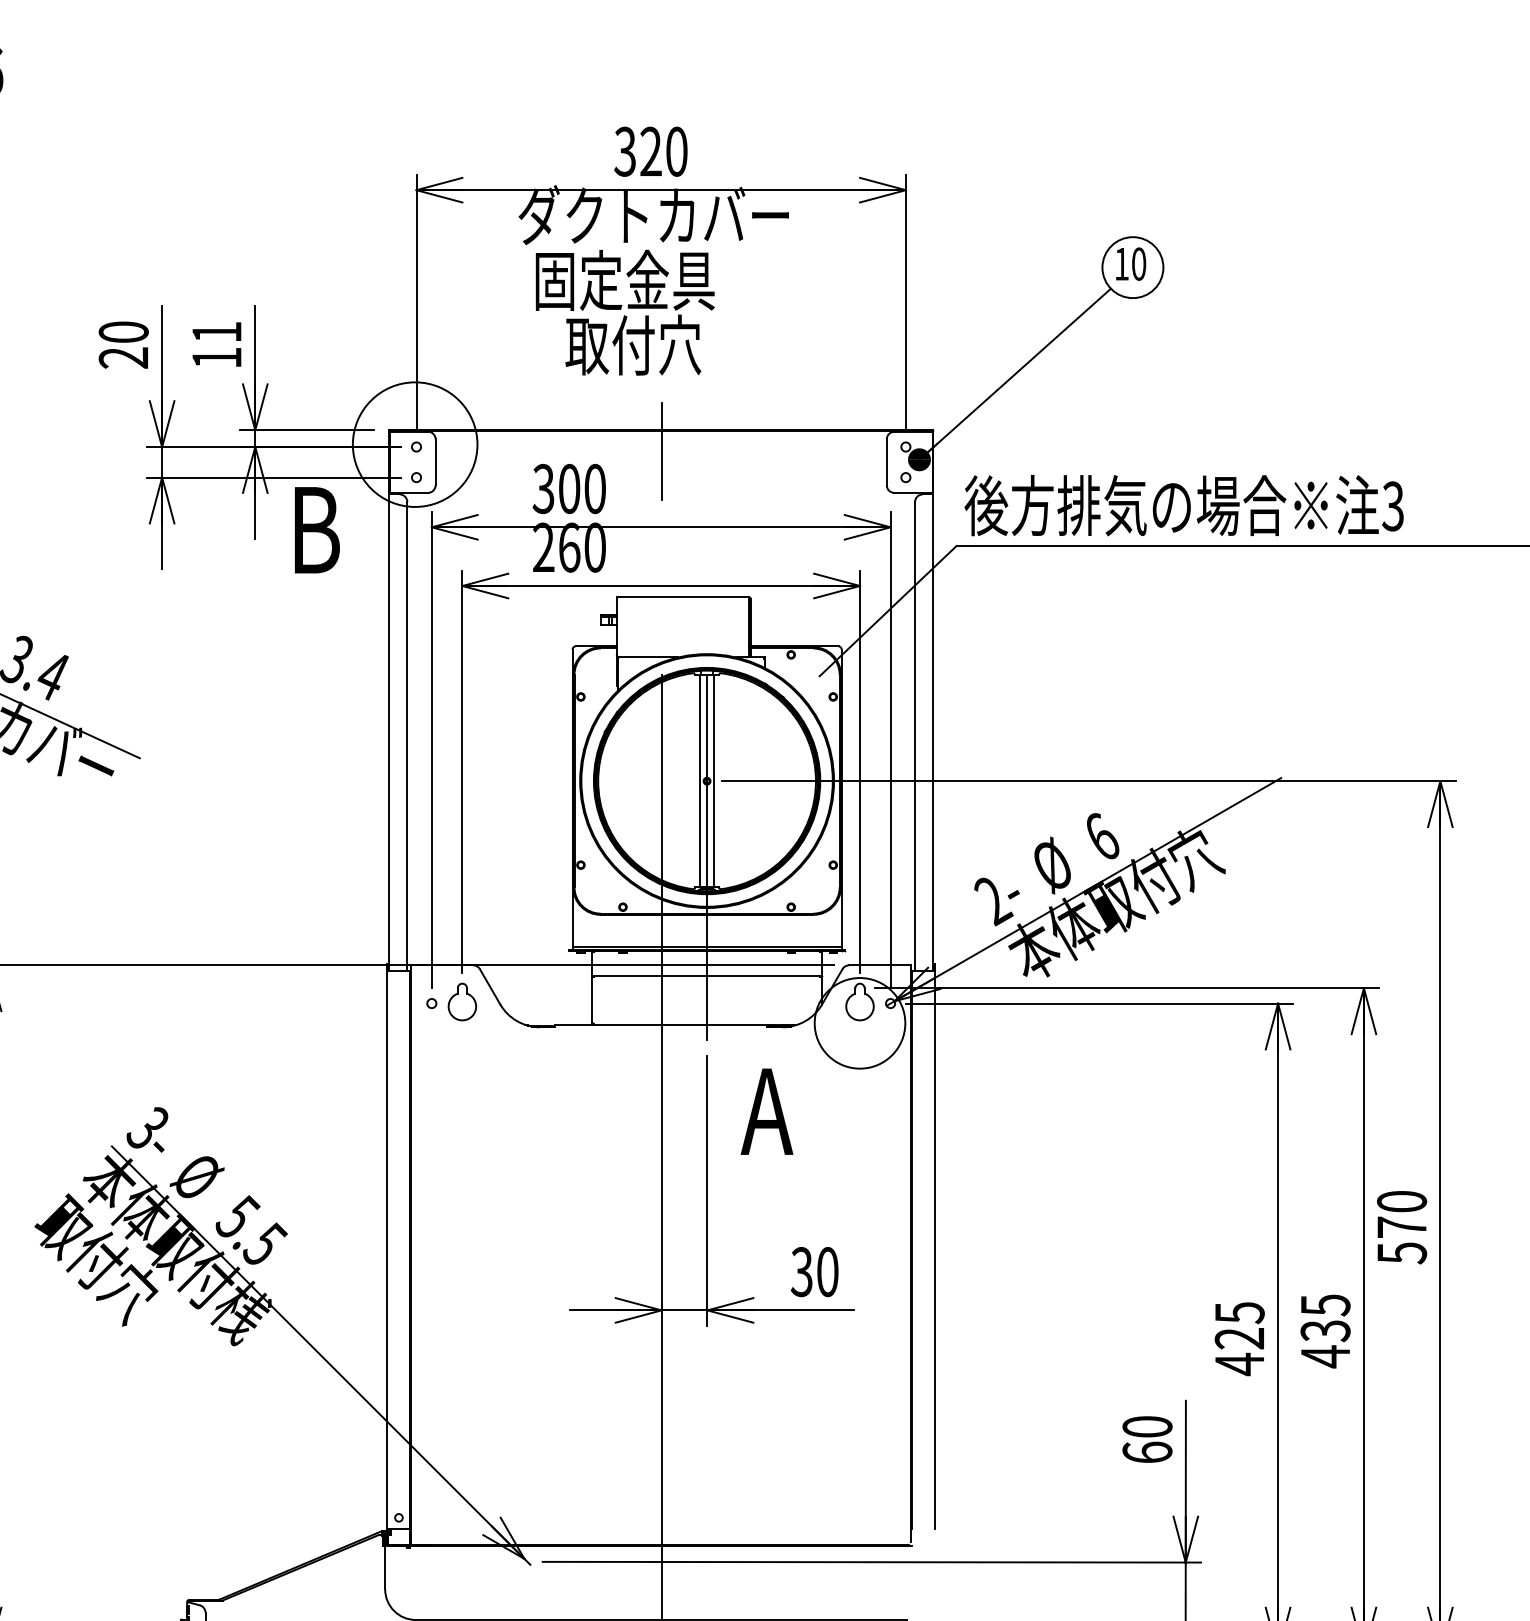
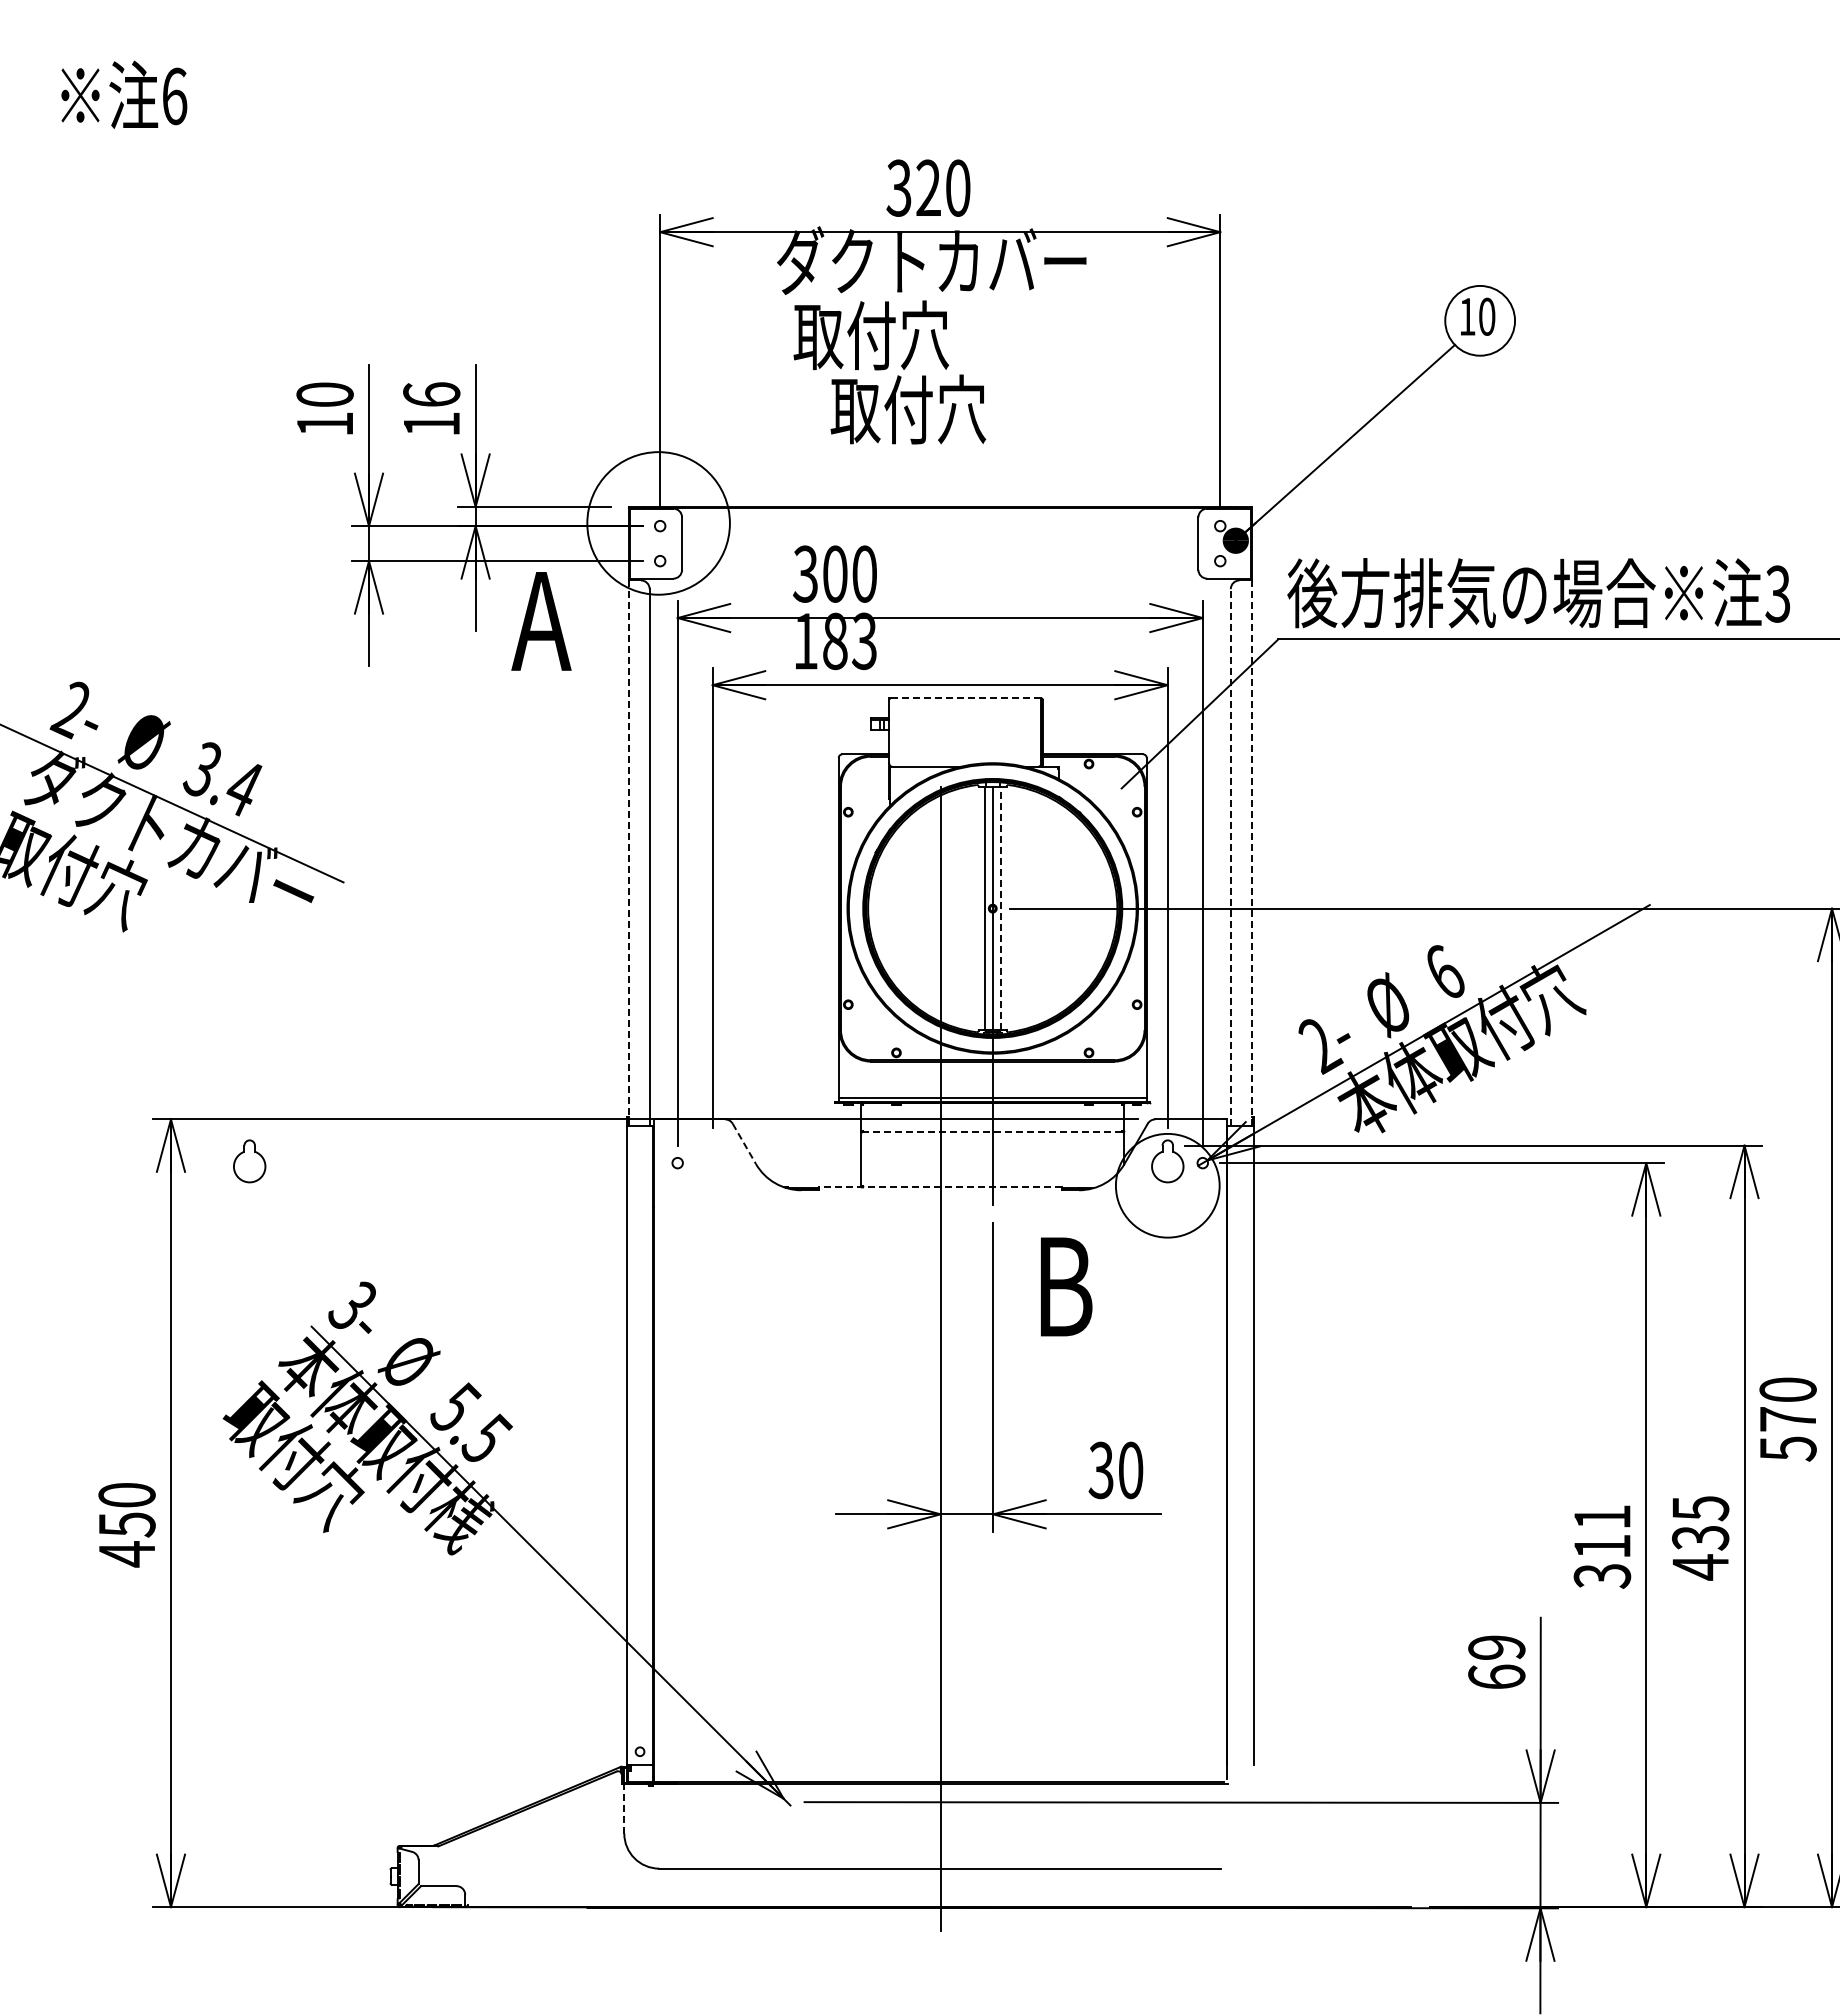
text: (623, 280) -> (897, 335), 固定金具 -> 取付穴
text: (216, 332) -> (431, 394), 11 -> 16
text: (123, 358) -> (324, 424), 20 -> 10
line: (661, 450) -> (940, 530), removed
text: (312, 530) -> (541, 621), B -> A
text: (568, 546) -> (834, 640), 260 -> 183
line: (683, 597) -> (965, 698), solid -> dashed
line: (388, 733) -> (628, 853), solid -> dashed
line: (933, 733) -> (1251, 853), solid -> dashed
line: (914, 736) -> (1230, 857), solid -> dashed
line: (713, 781) -> (1000, 908), solid -> dashed
line: (706, 975) -> (992, 1131), solid -> dashed
line: (490, 987) -> (744, 1144), solid -> dashed
part: (462, 1002) -> (249, 1161), moved
line: (660, 1024) -> (939, 1187), solid -> dashed
text: (767, 1111) -> (1061, 1286), A -> B
text: (1239, 1339) -> (1602, 1547), 425 -> 311
text: (1147, 1426) -> (1496, 1647), 60 -> 69
line: (385, 1567) -> (624, 1808), solid -> dashed

